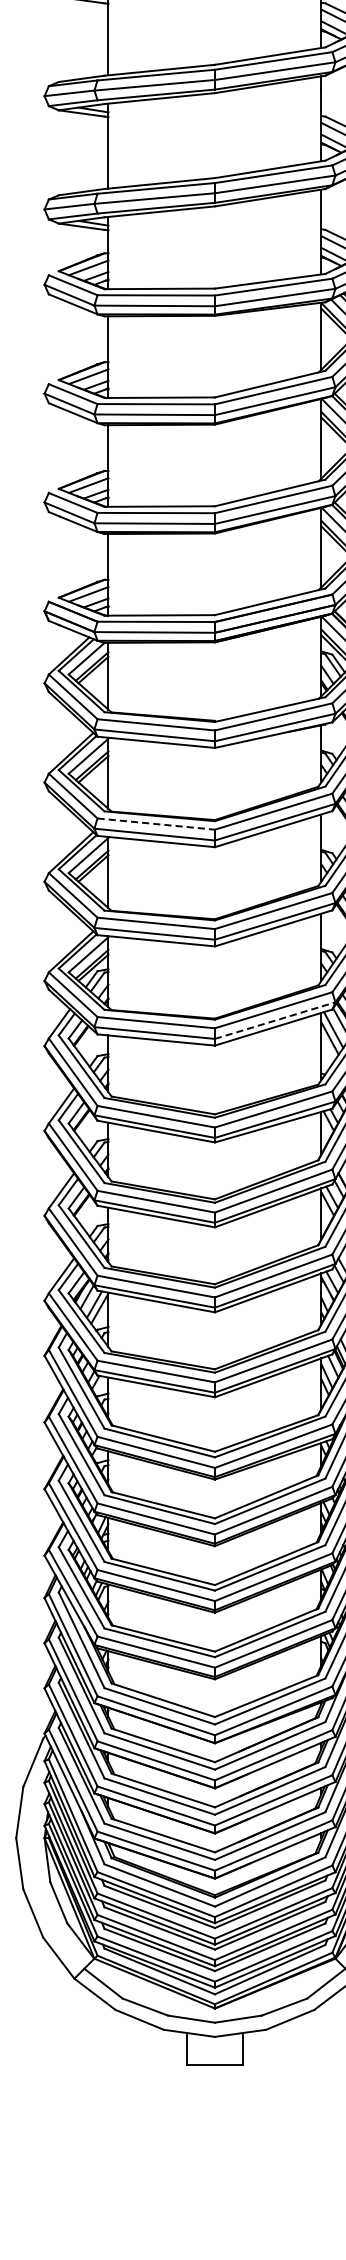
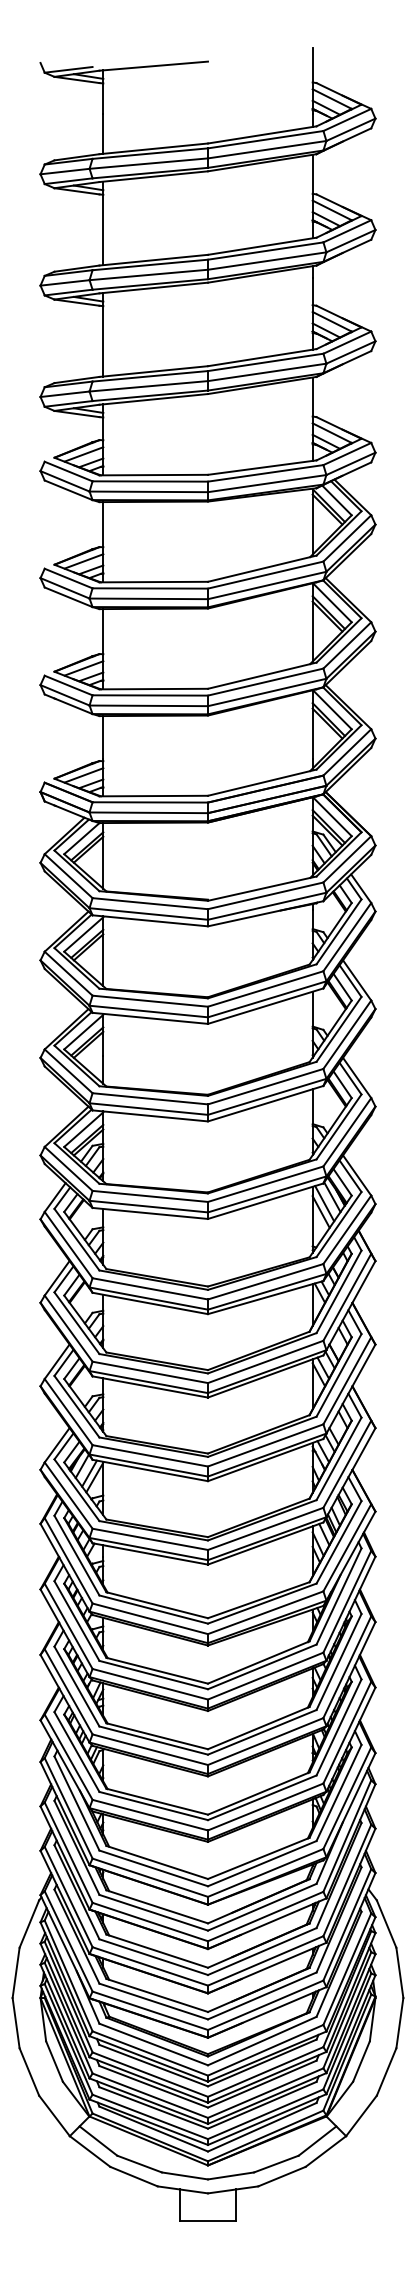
line: (156, 824) -> (150, 1001), dashed -> solid
line: (275, 1020) -> (267, 1194), dashed -> solid

